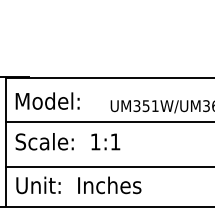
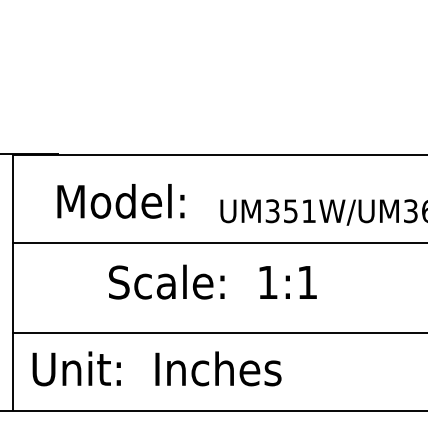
text: (47, 100) -> (120, 200), moved
text: (67, 141) -> (212, 281), moved

